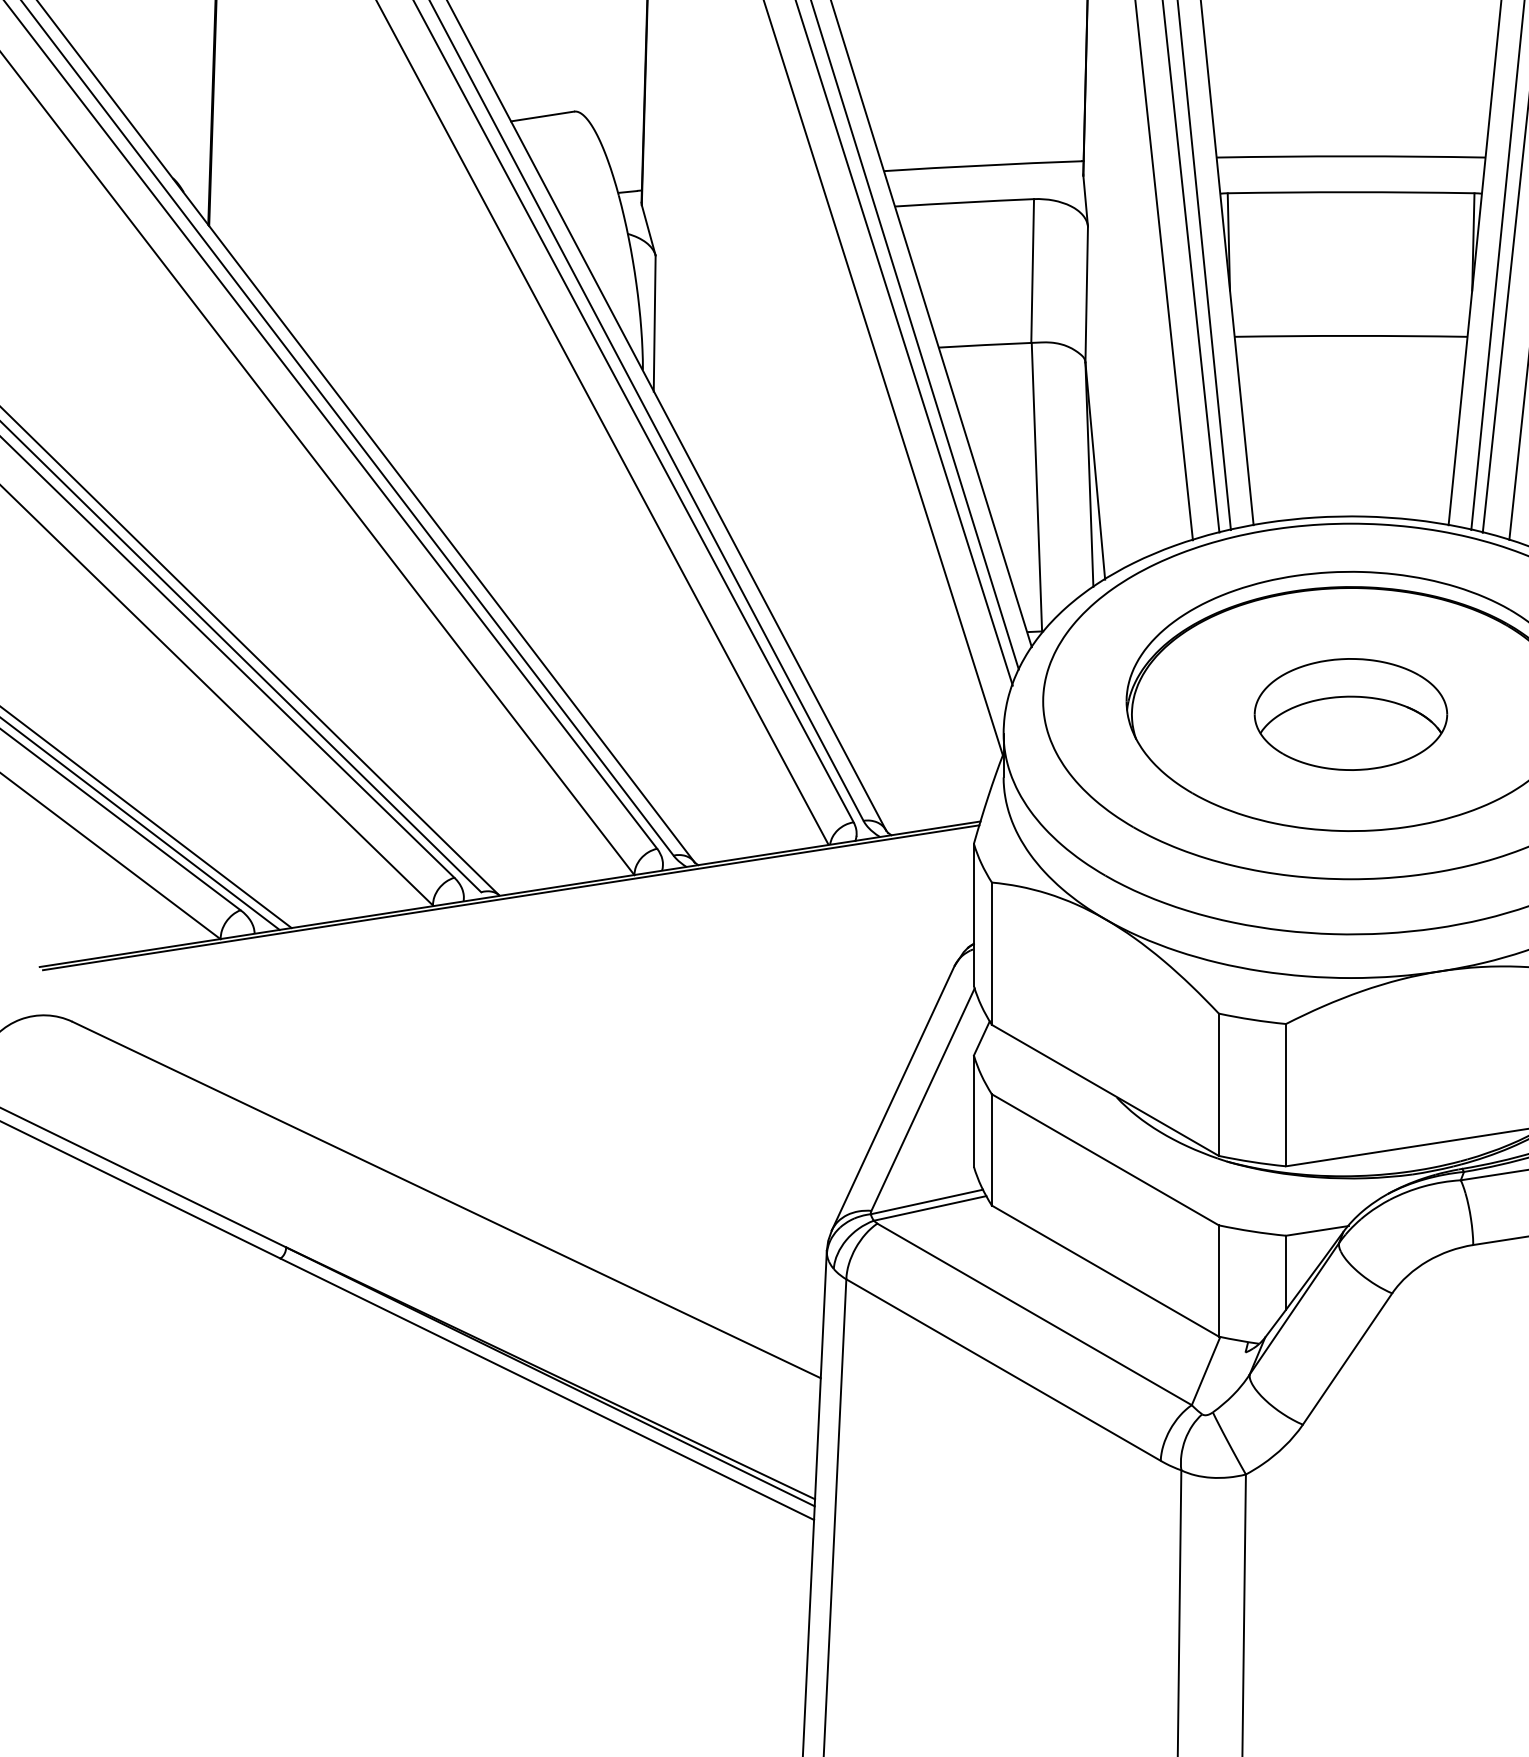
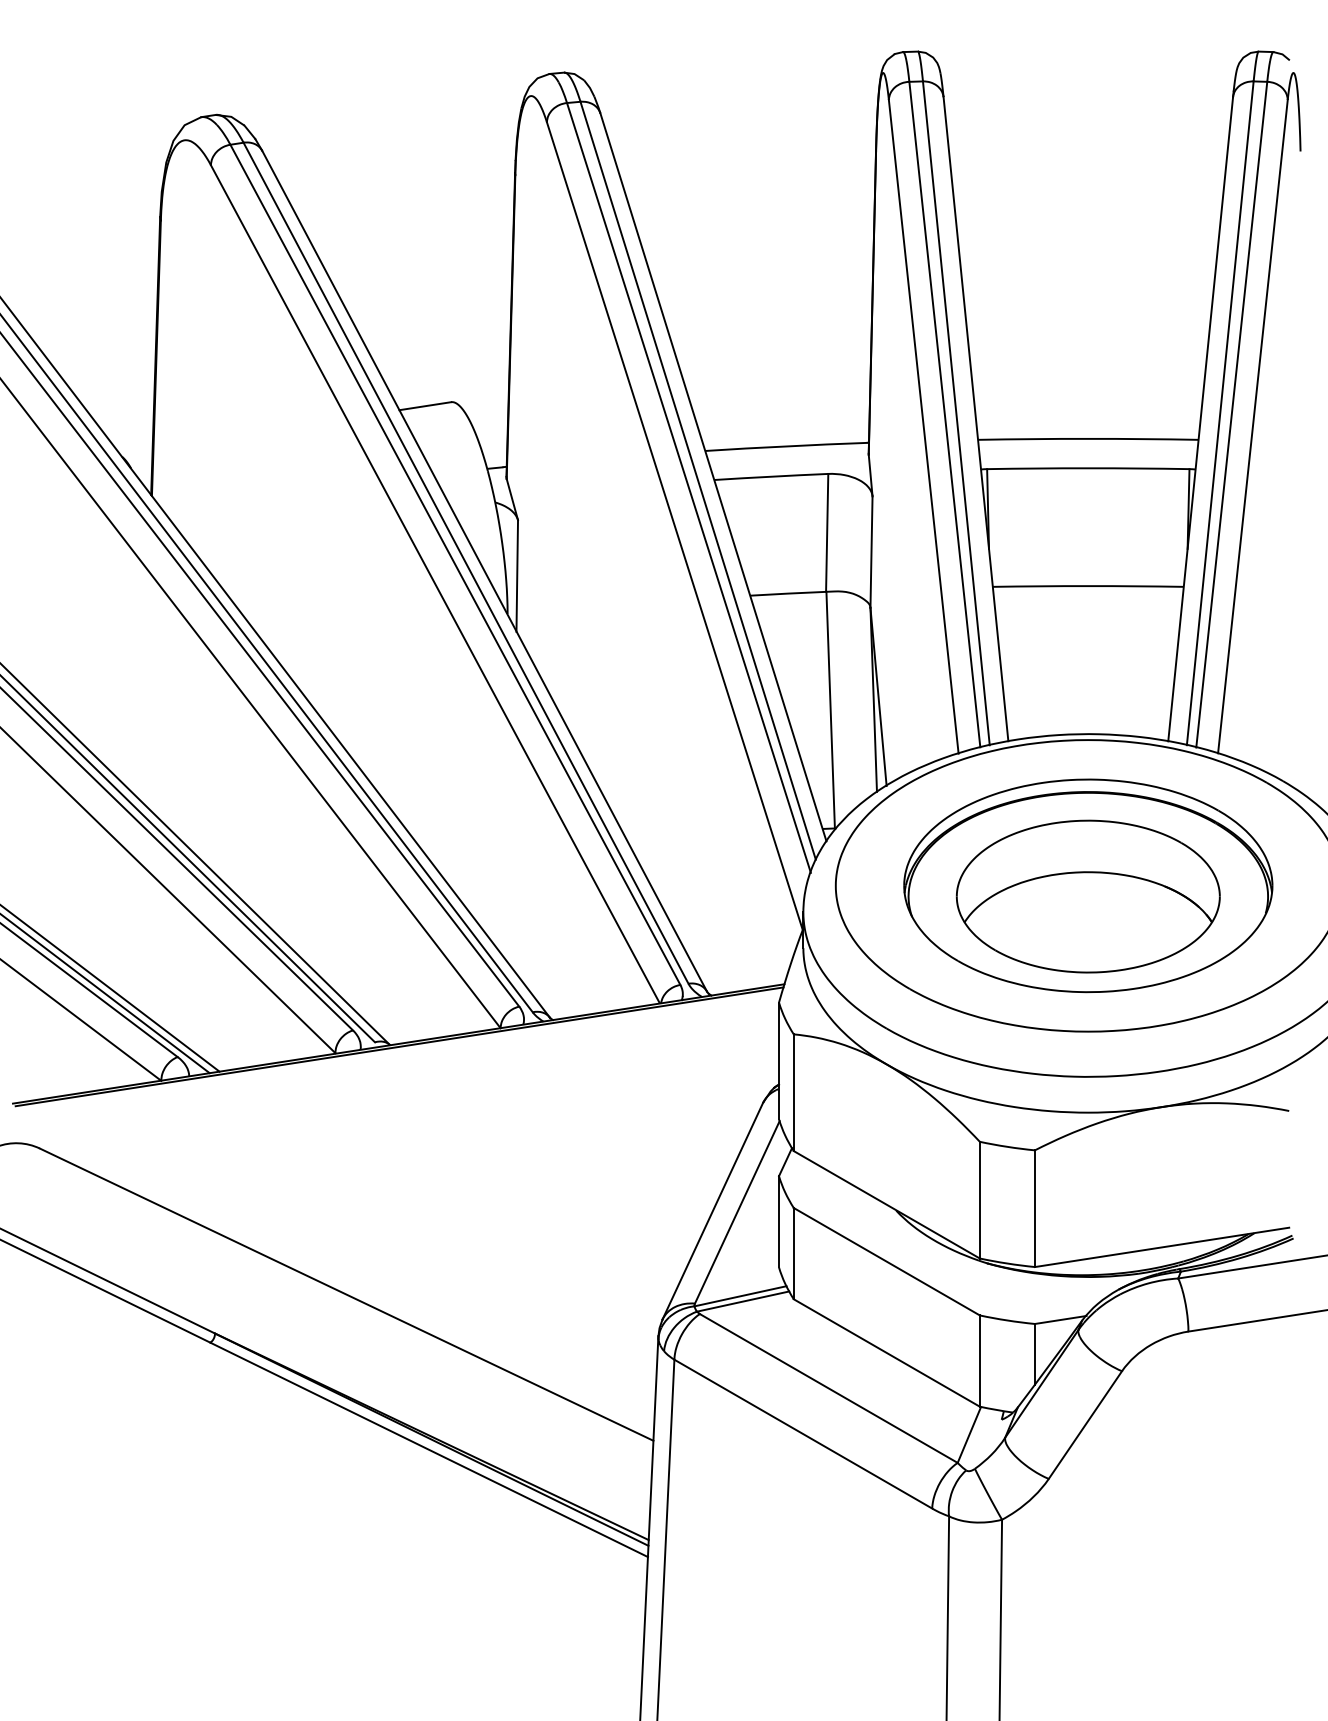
part: (1350, 714) -> (1087, 896), size x1.67

